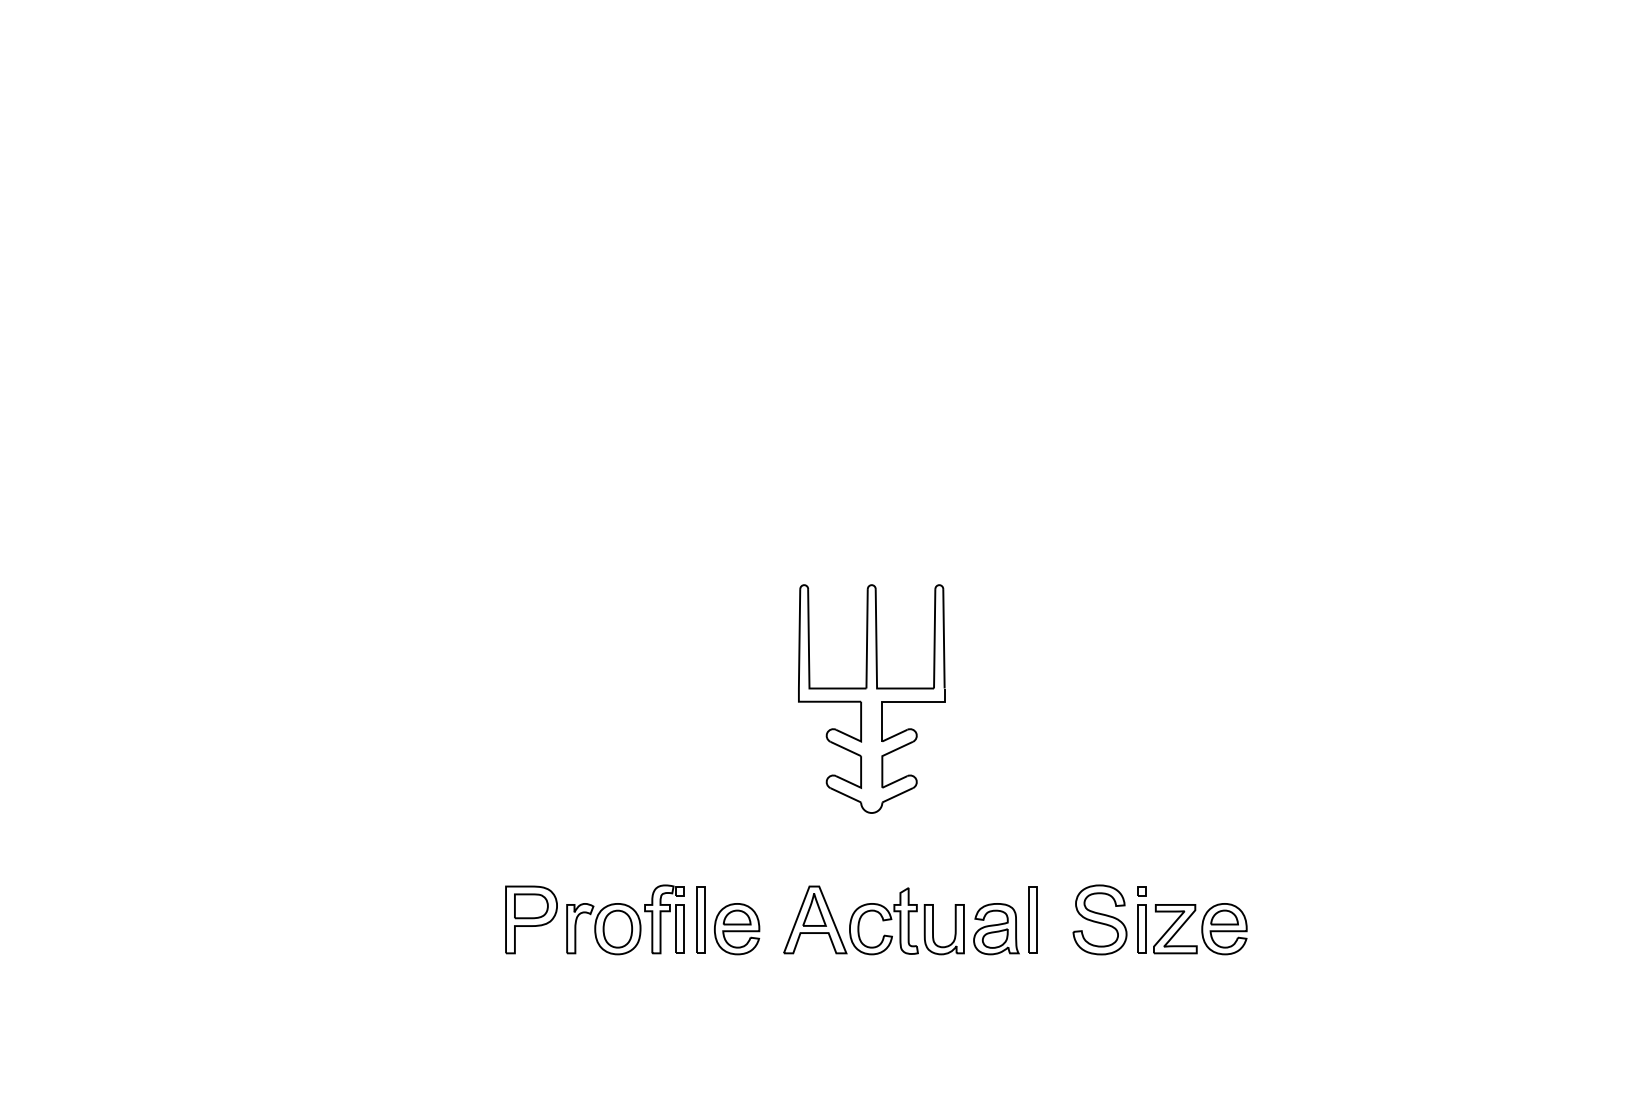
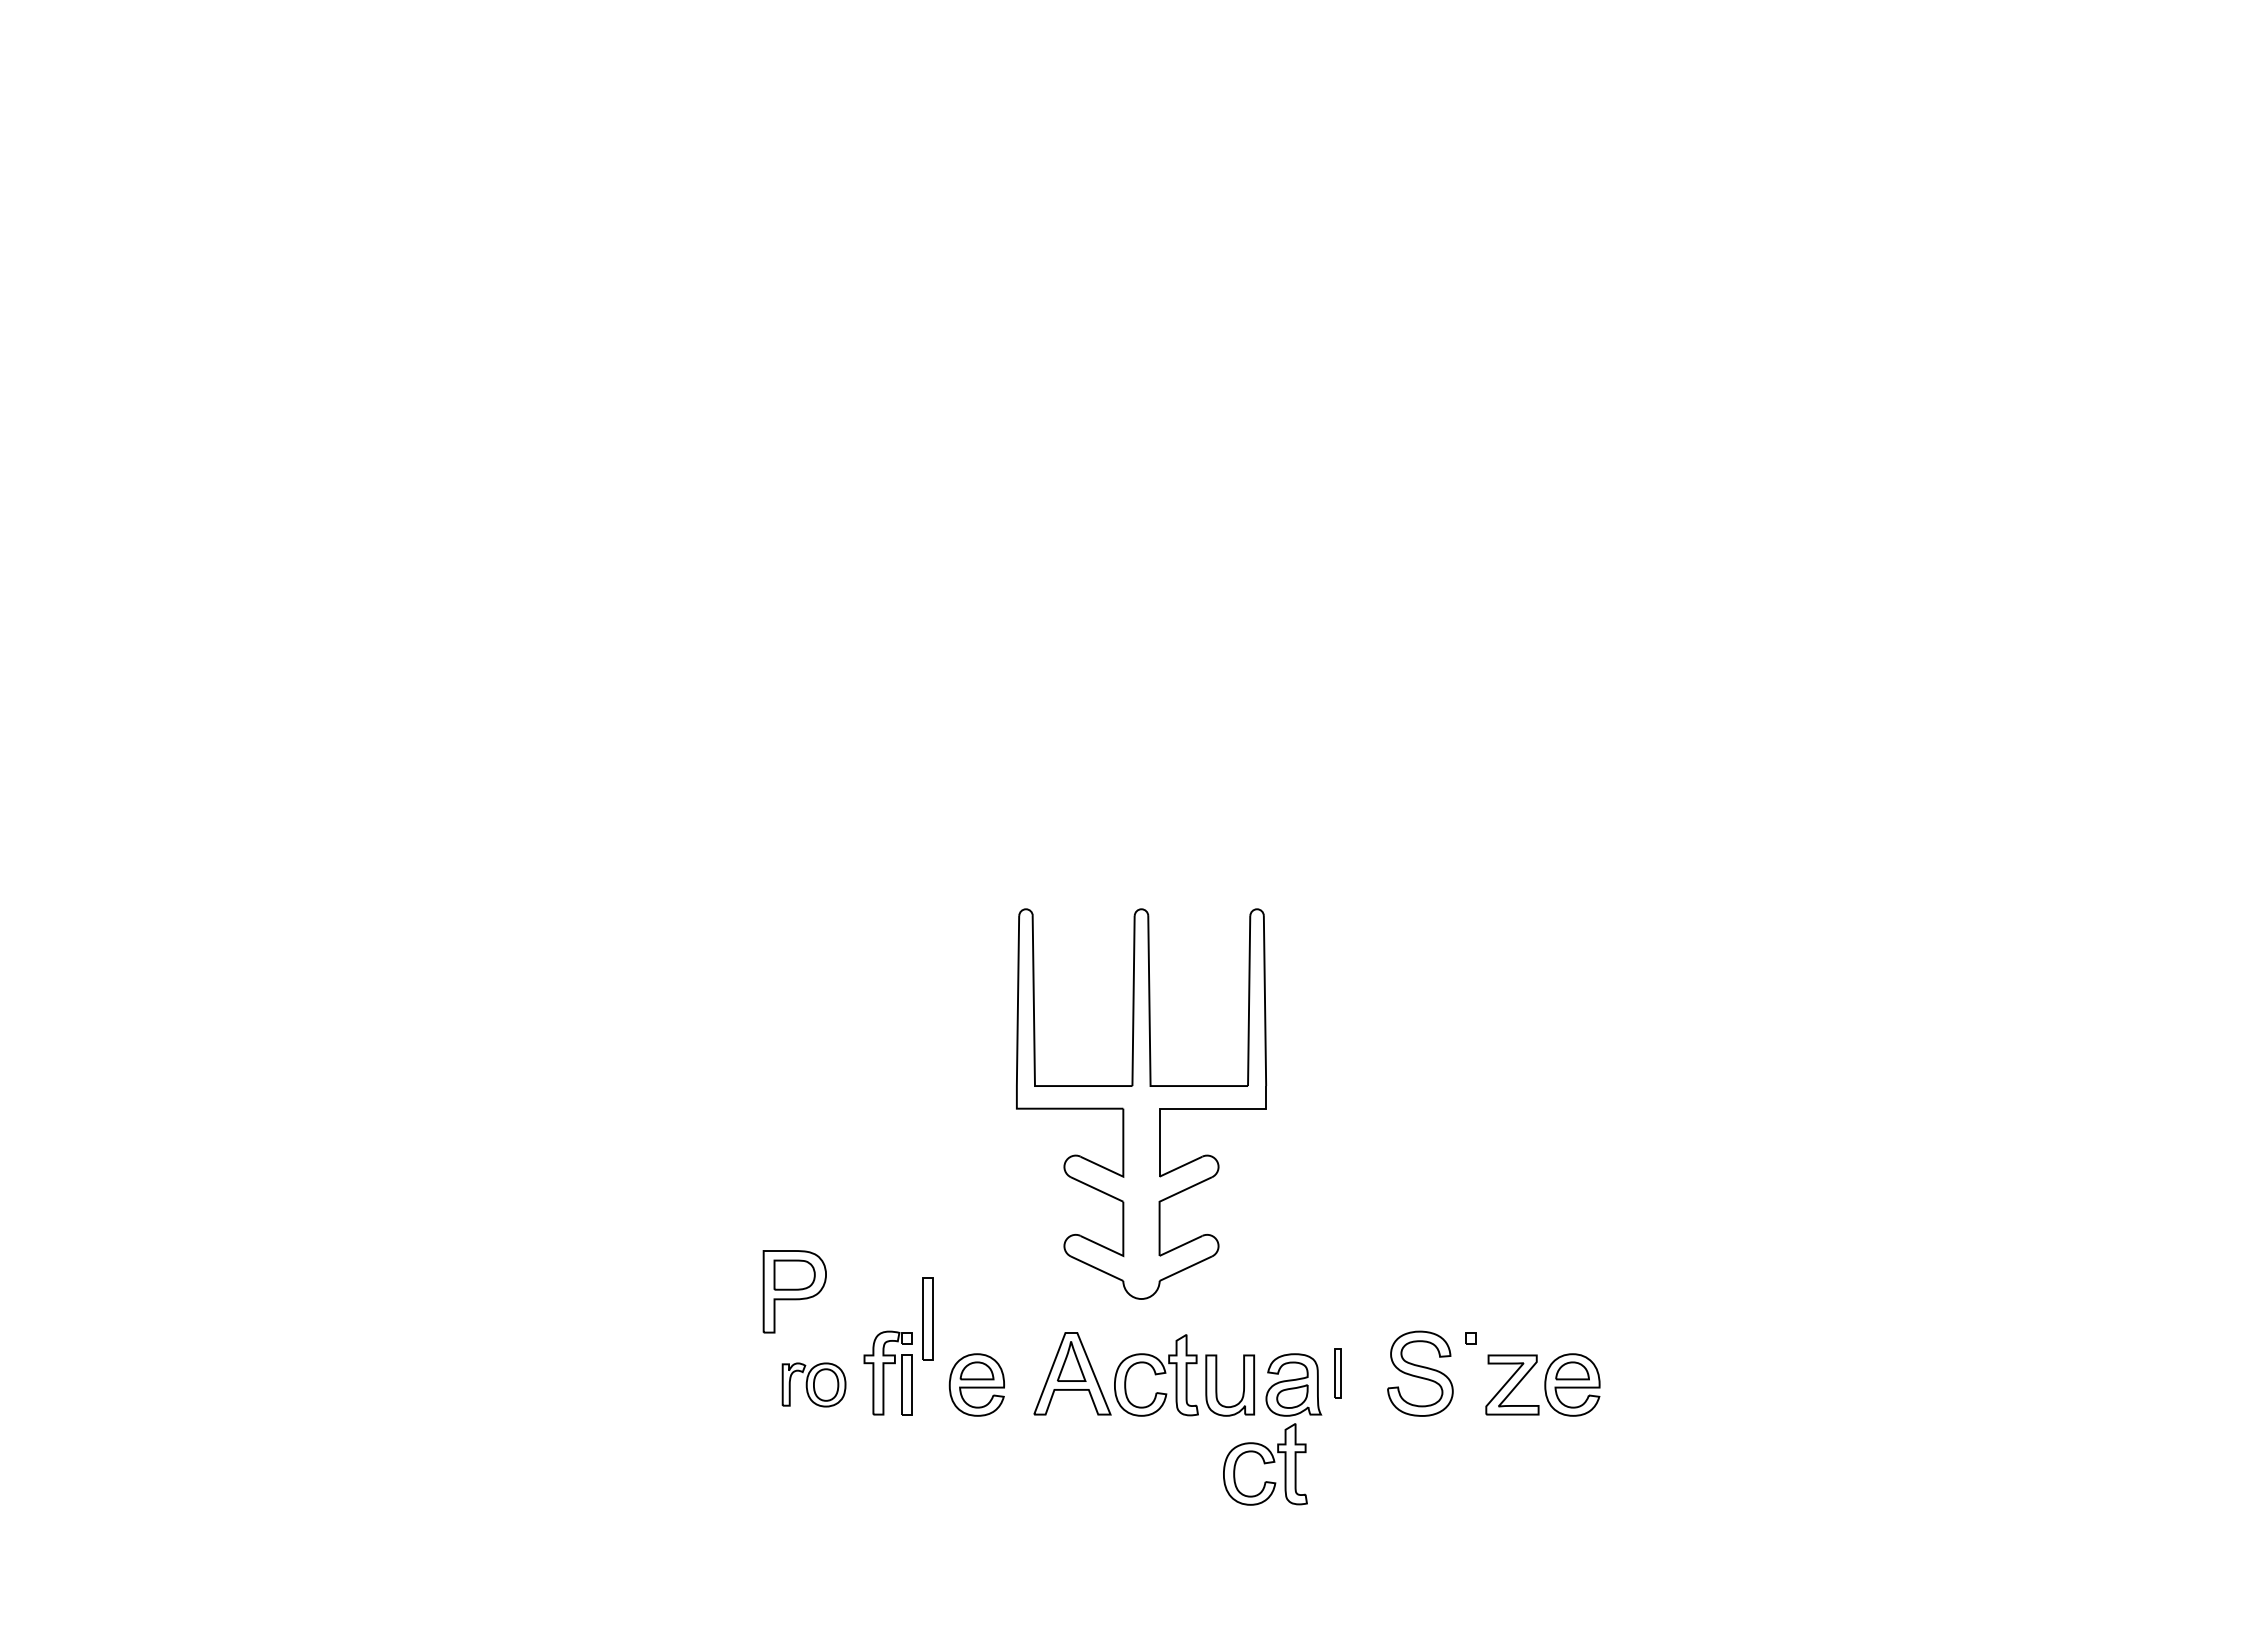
part: (871, 698) -> (1141, 1103), size x1.4
part: (531, 919) -> (794, 1291), moved
part: (700, 919) -> (927, 1318), moved
part: (1032, 919) -> (1337, 1373), size x0.6
part: (603, 928) -> (813, 1384), size x0.7
part: (1141, 928) -> (1470, 1384), removed
part: (973, 994) -> (1265, 1464), added

